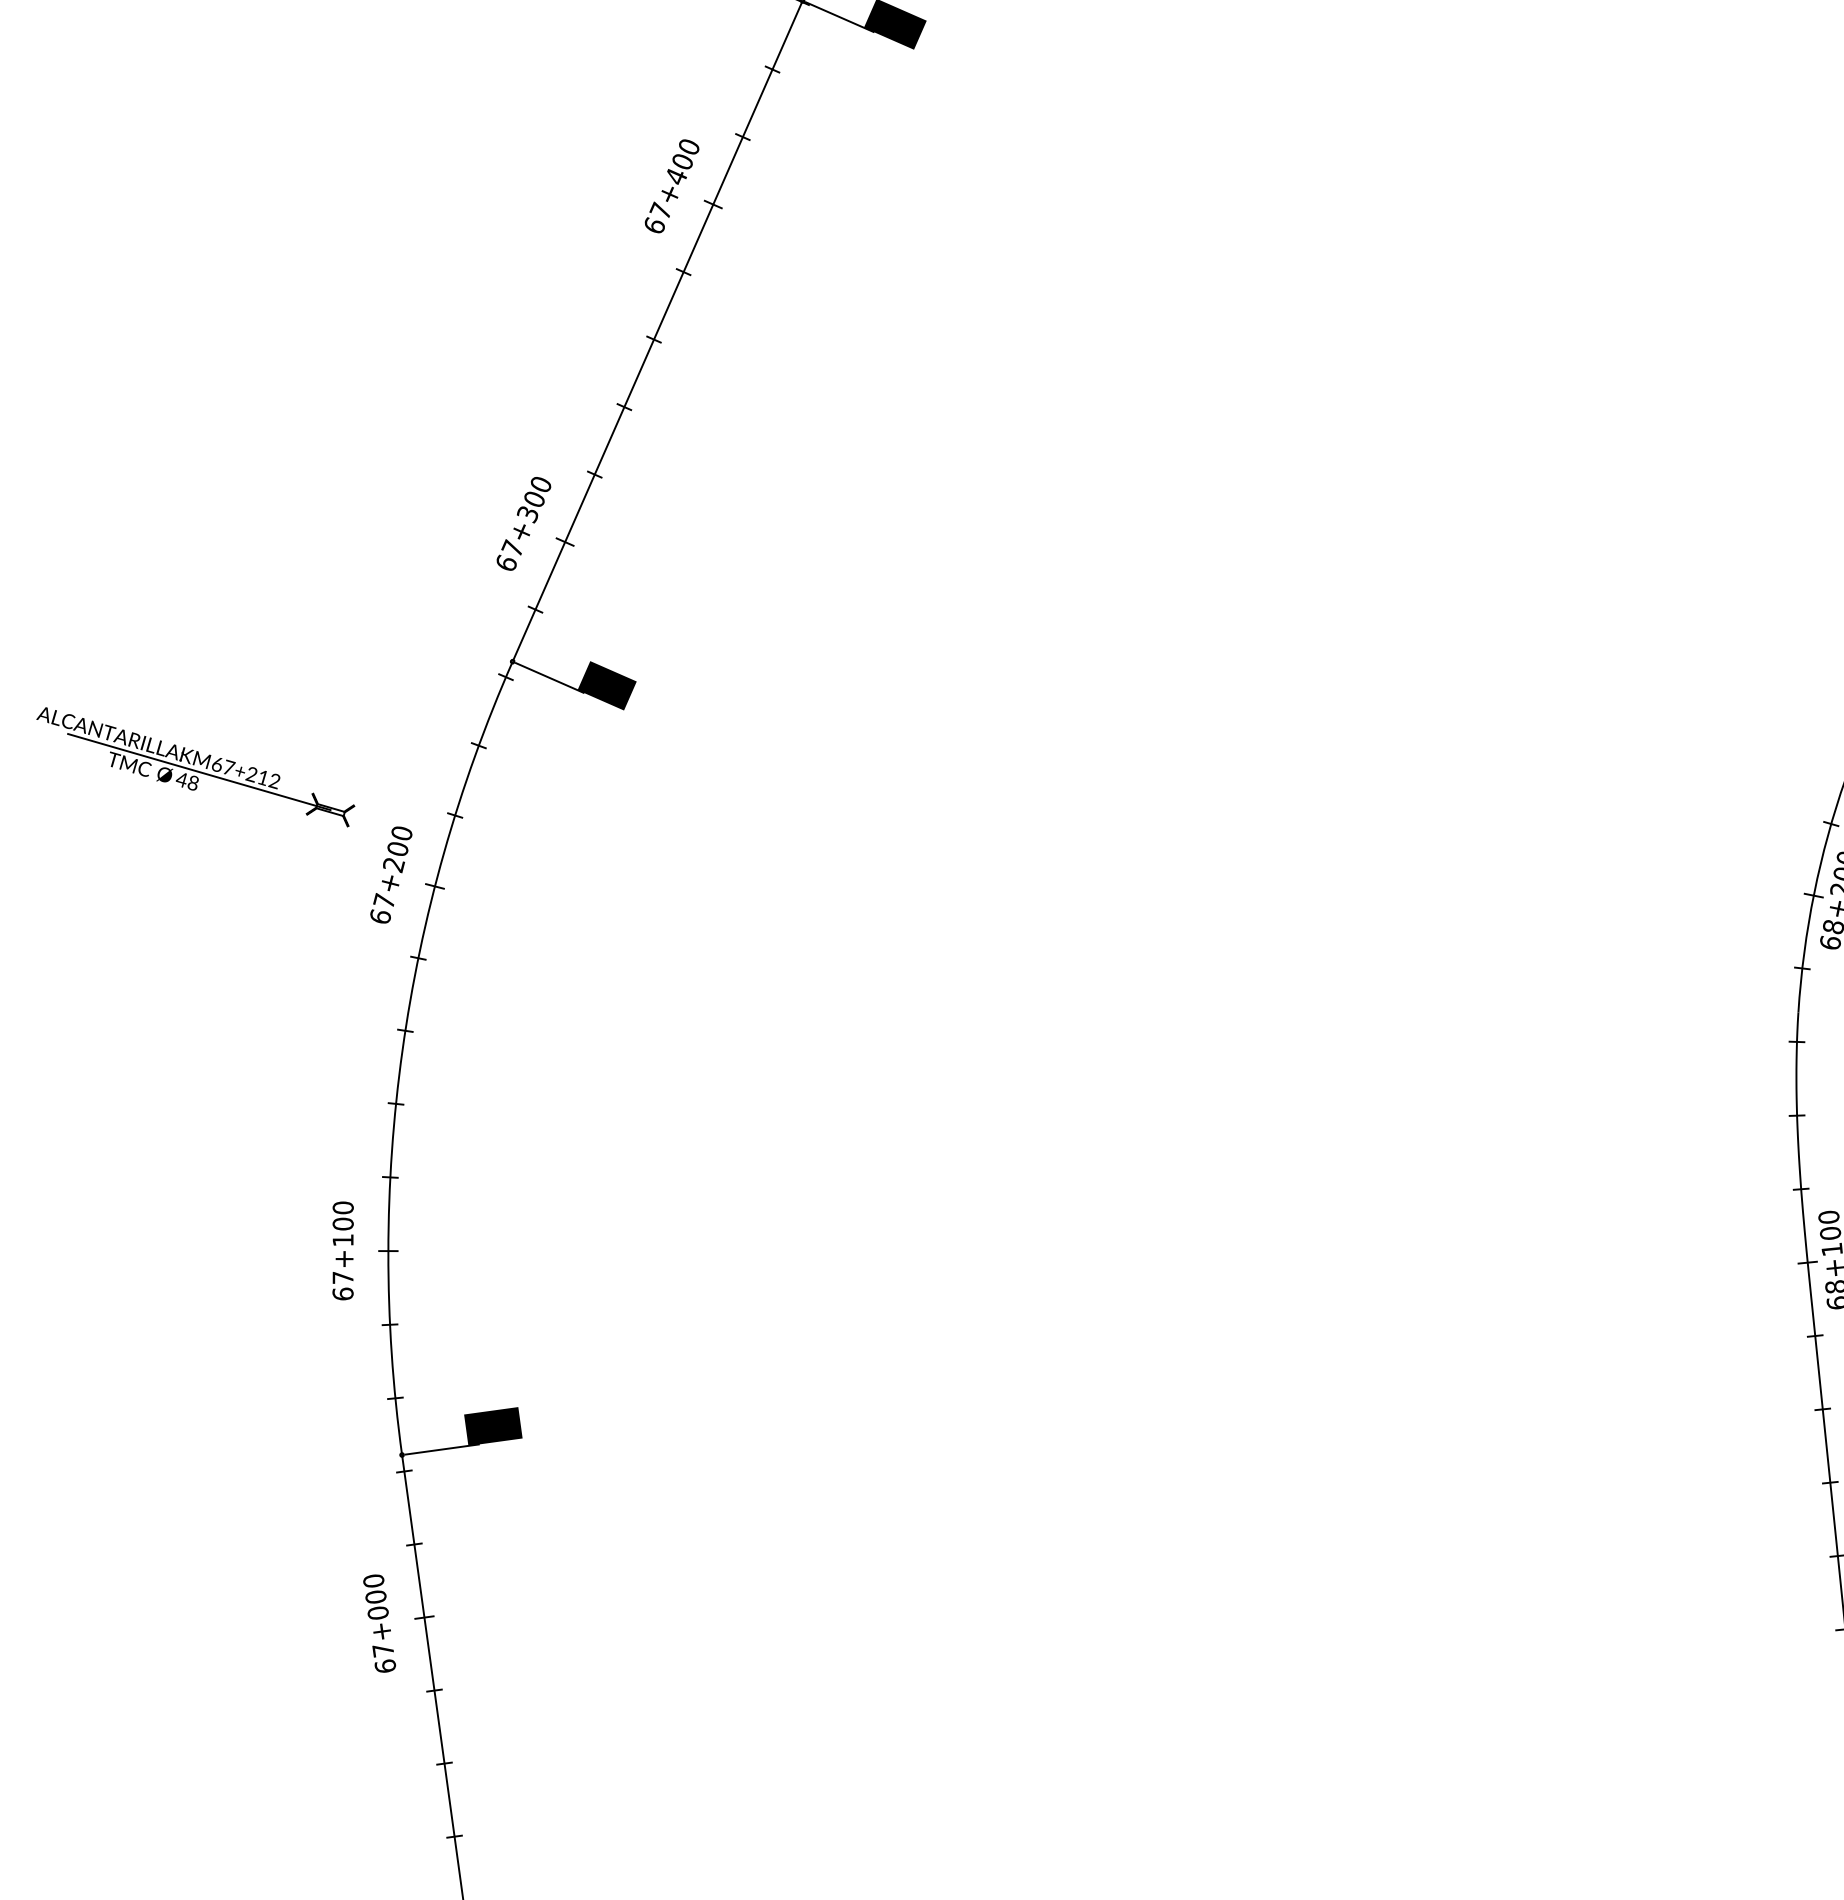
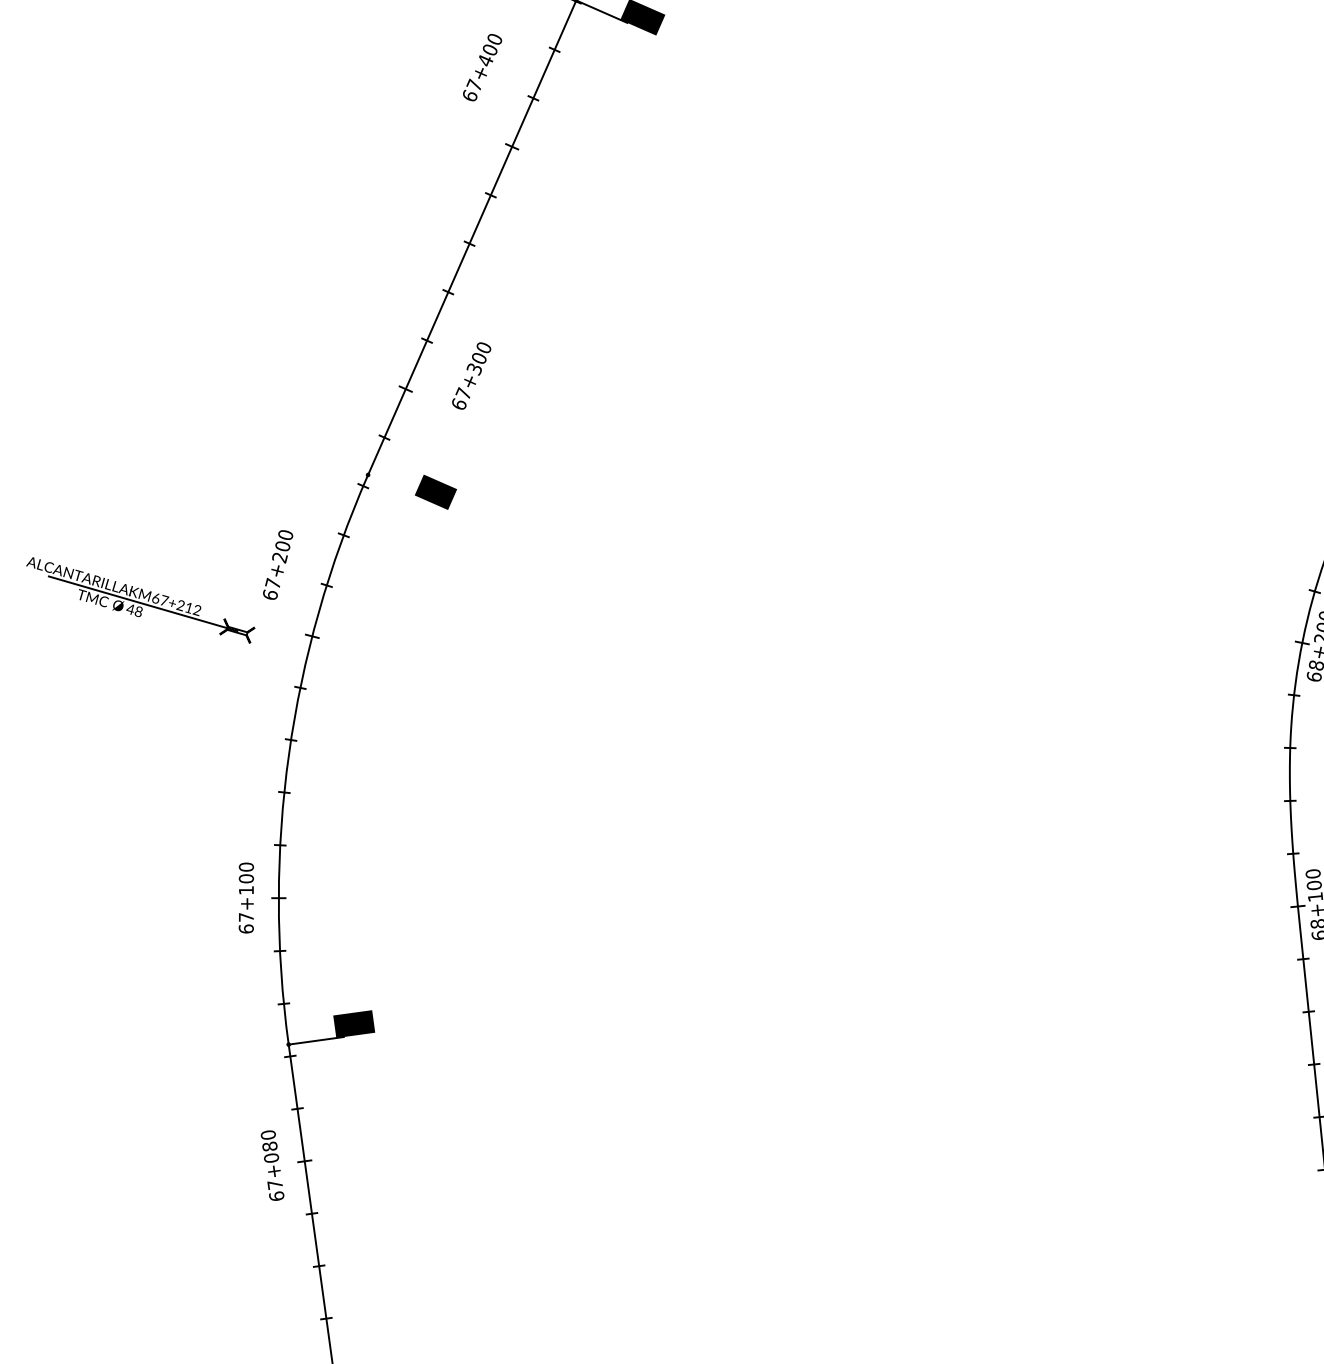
text: (671, 186) -> (482, 67), moved
text: (523, 523) -> (471, 375), moved
line: (549, 677) -> (394, 486), removed
part: (195, 767) -> (140, 600), moved
text: (391, 874) -> (278, 564), moved
text: (375, 1596) -> (269, 1146), 67+000 -> 67+080

